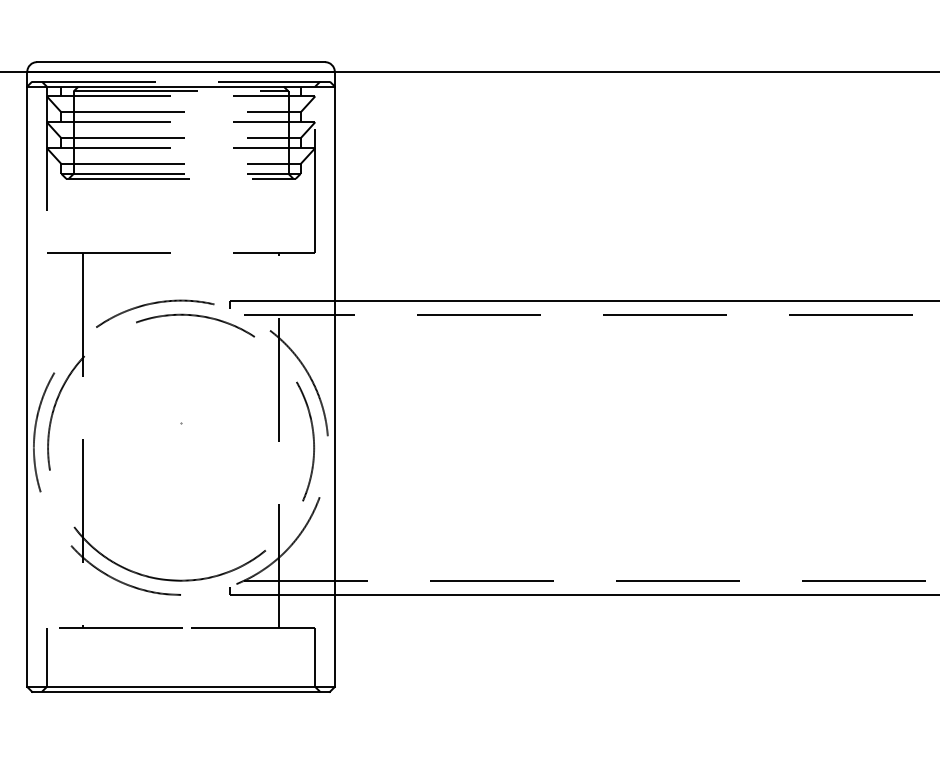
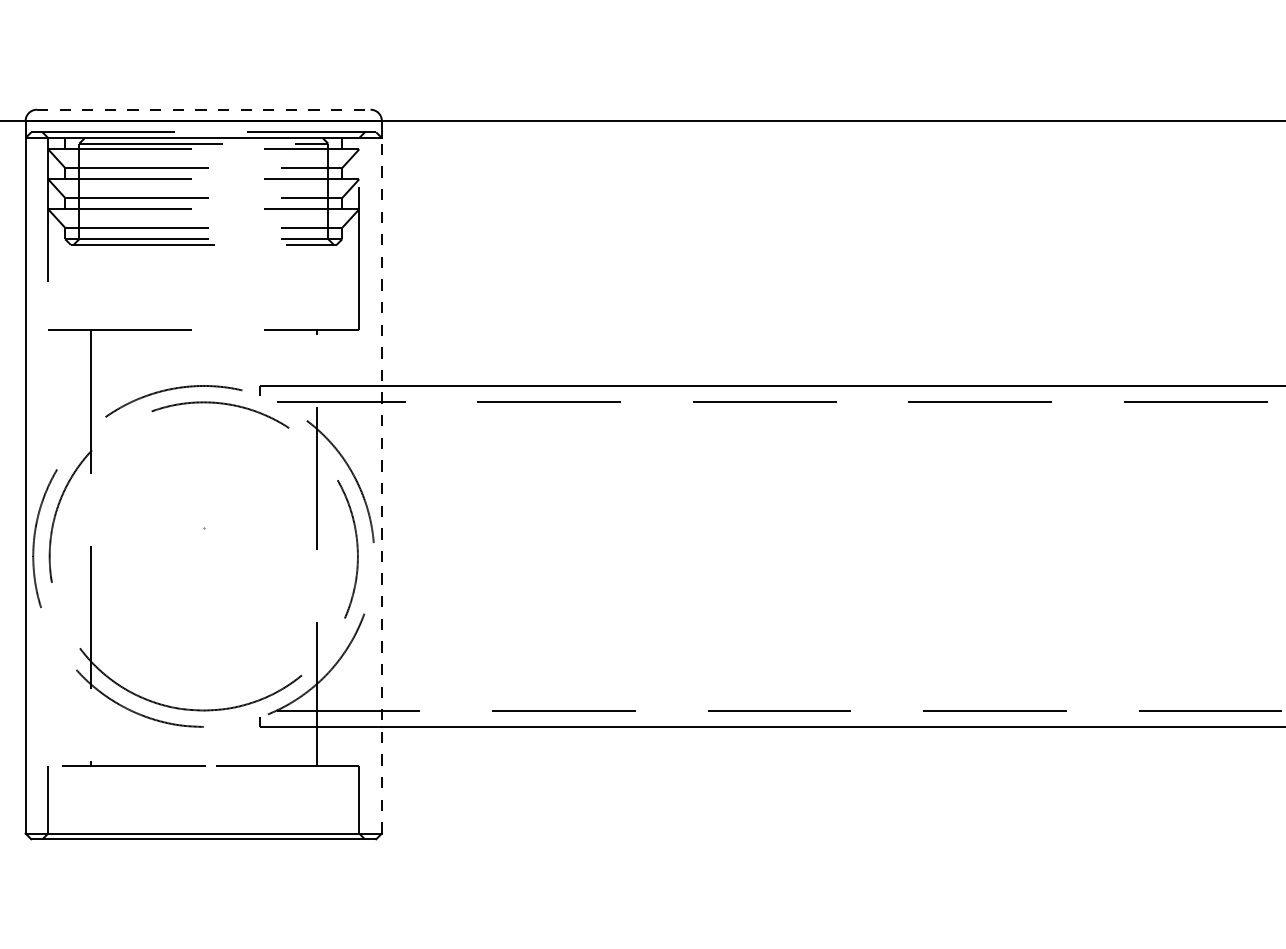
line: (180, 61) -> (203, 109), solid -> dashed
line: (334, 386) -> (381, 485), solid -> dashed

